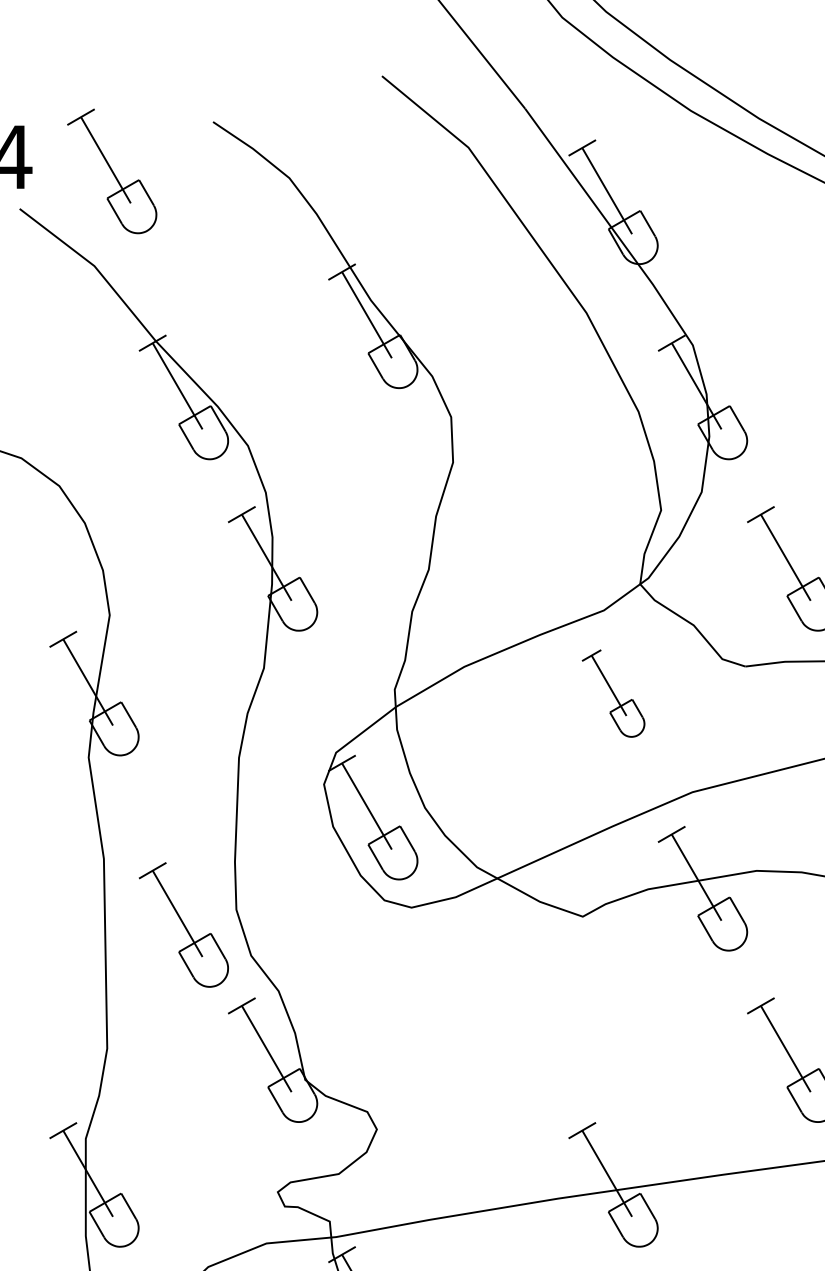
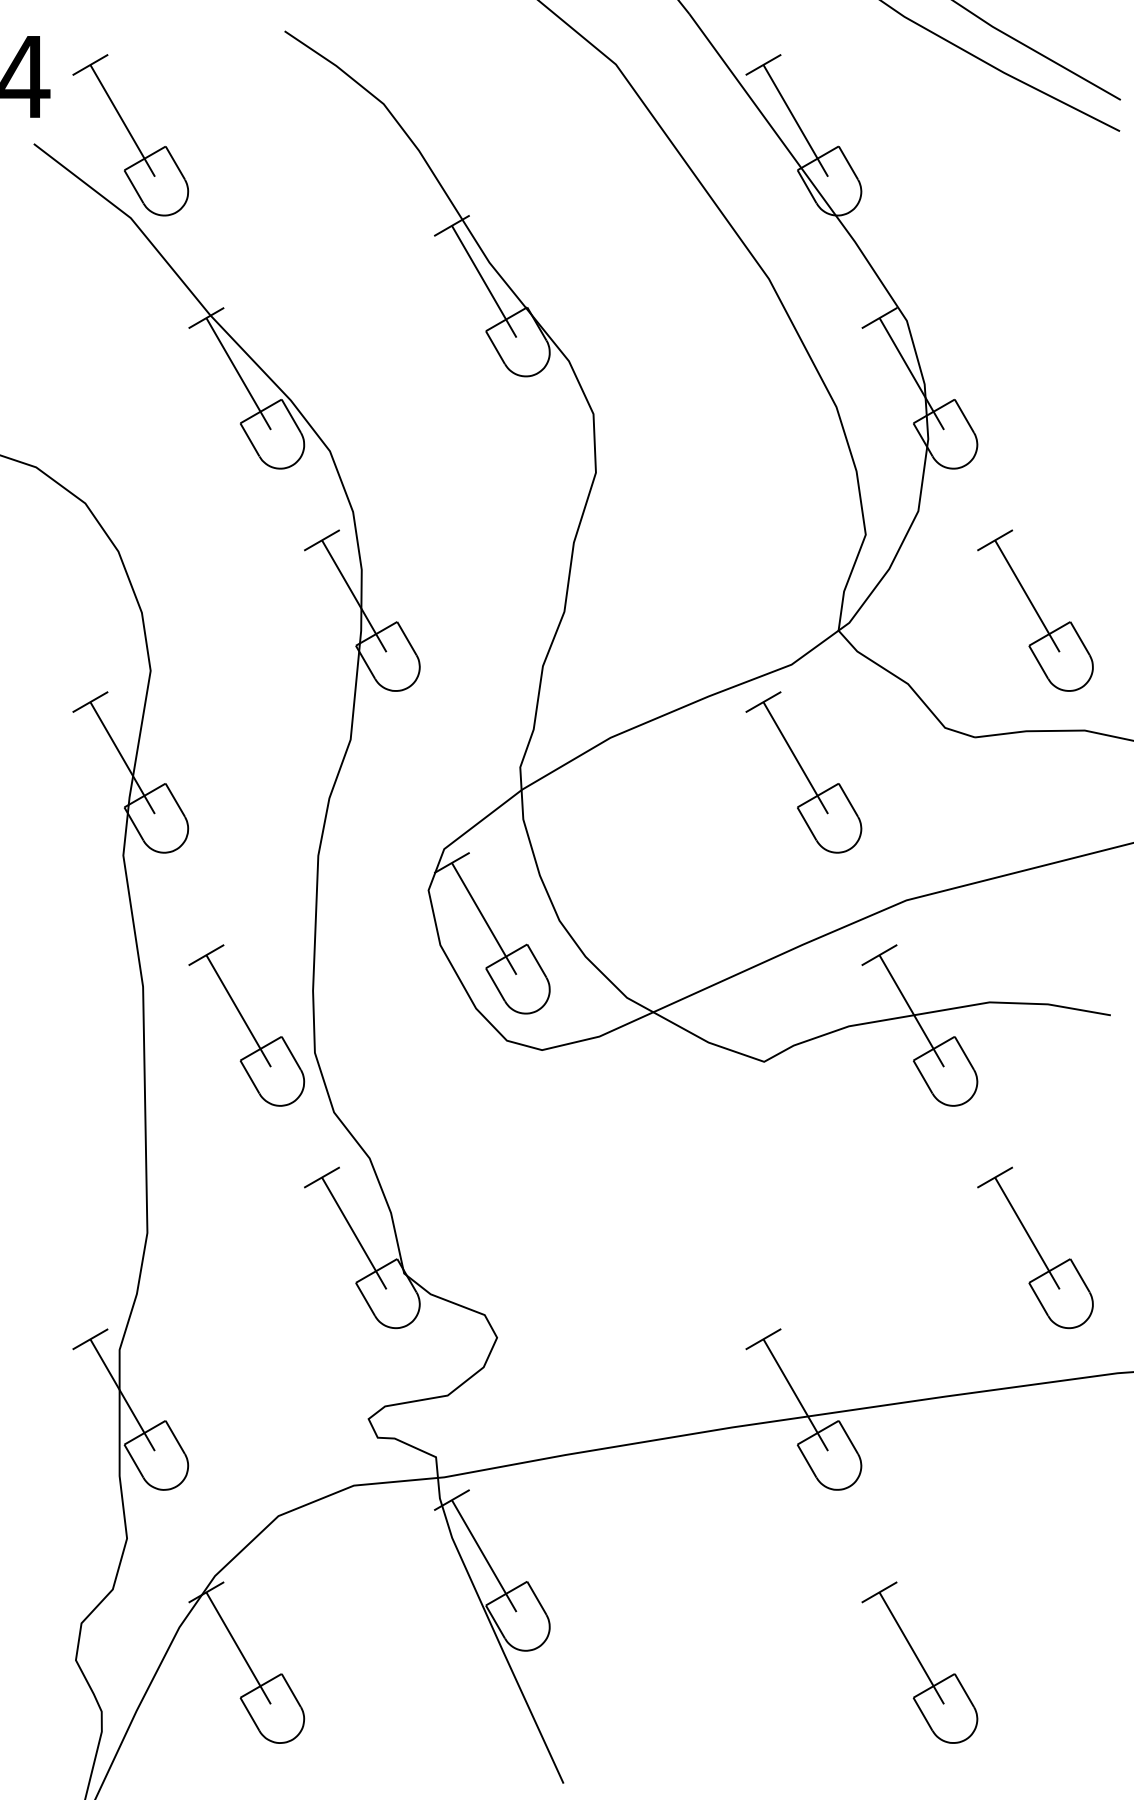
part: (111, 171) -> (130, 135), moved
part: (613, 693) -> (803, 772), size x1.43
part: (183, 924) -> (246, 1025), moved

